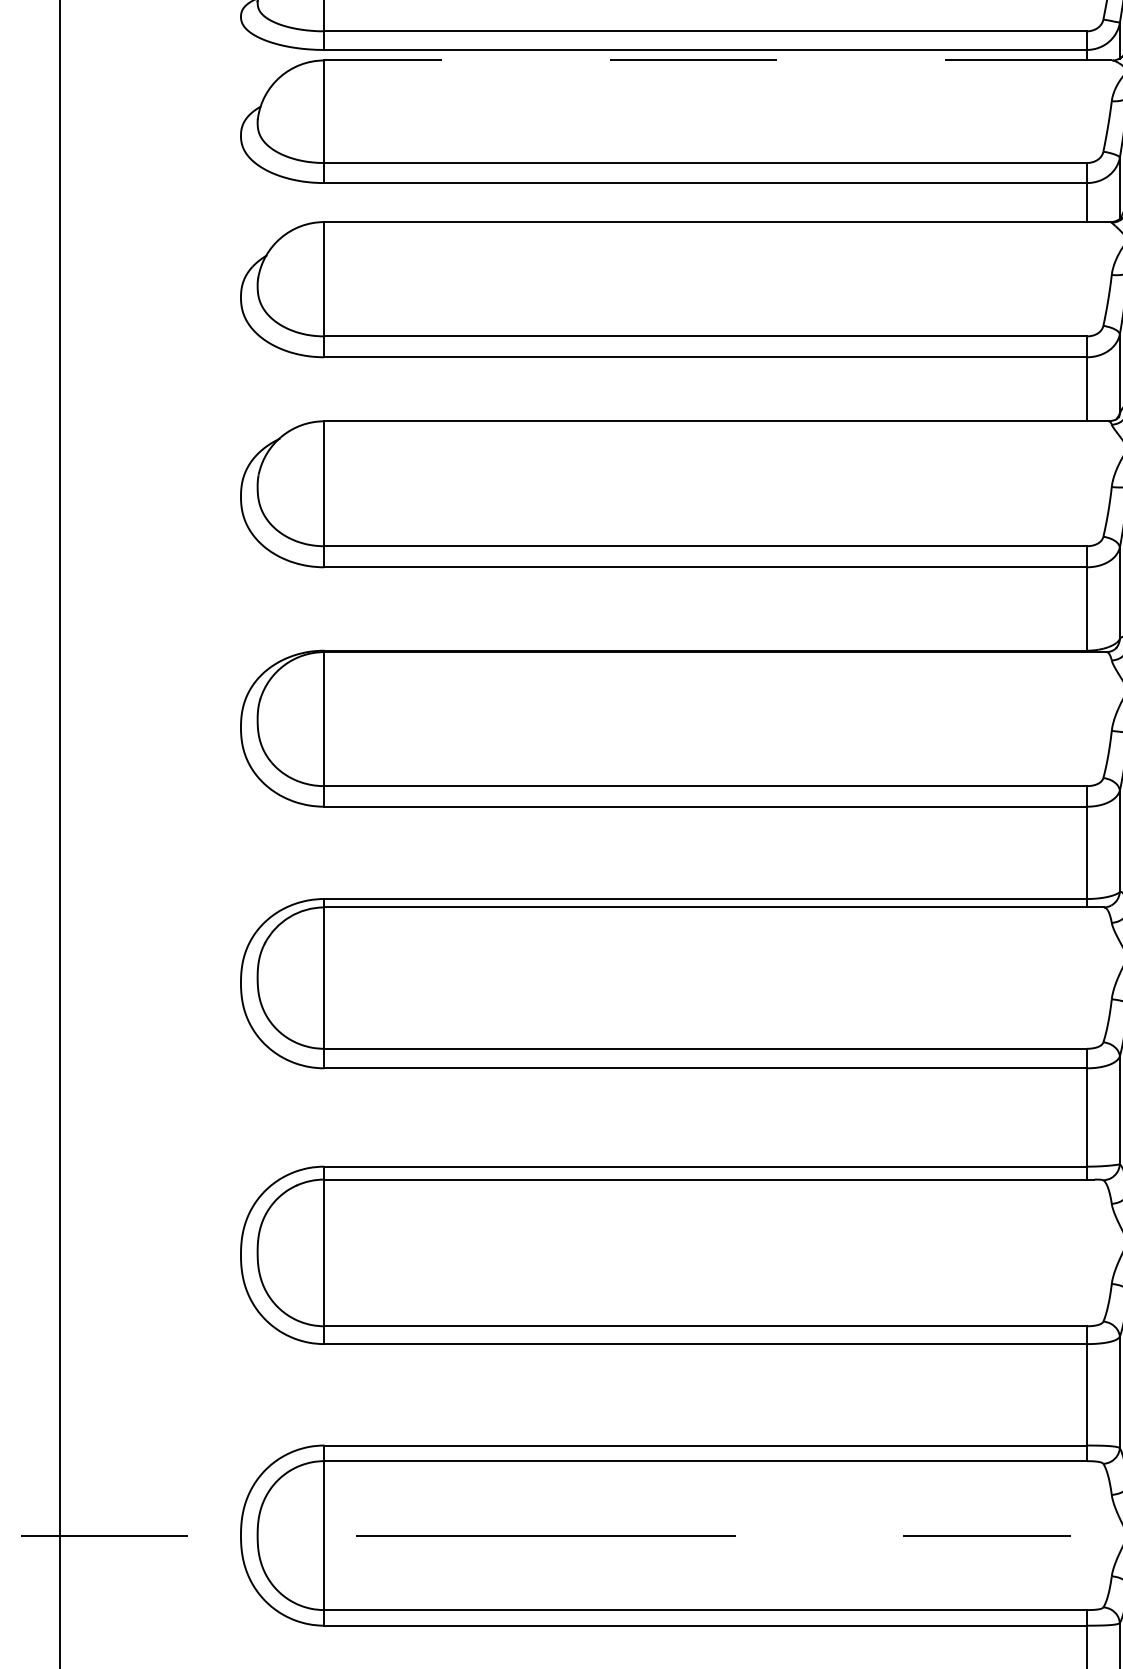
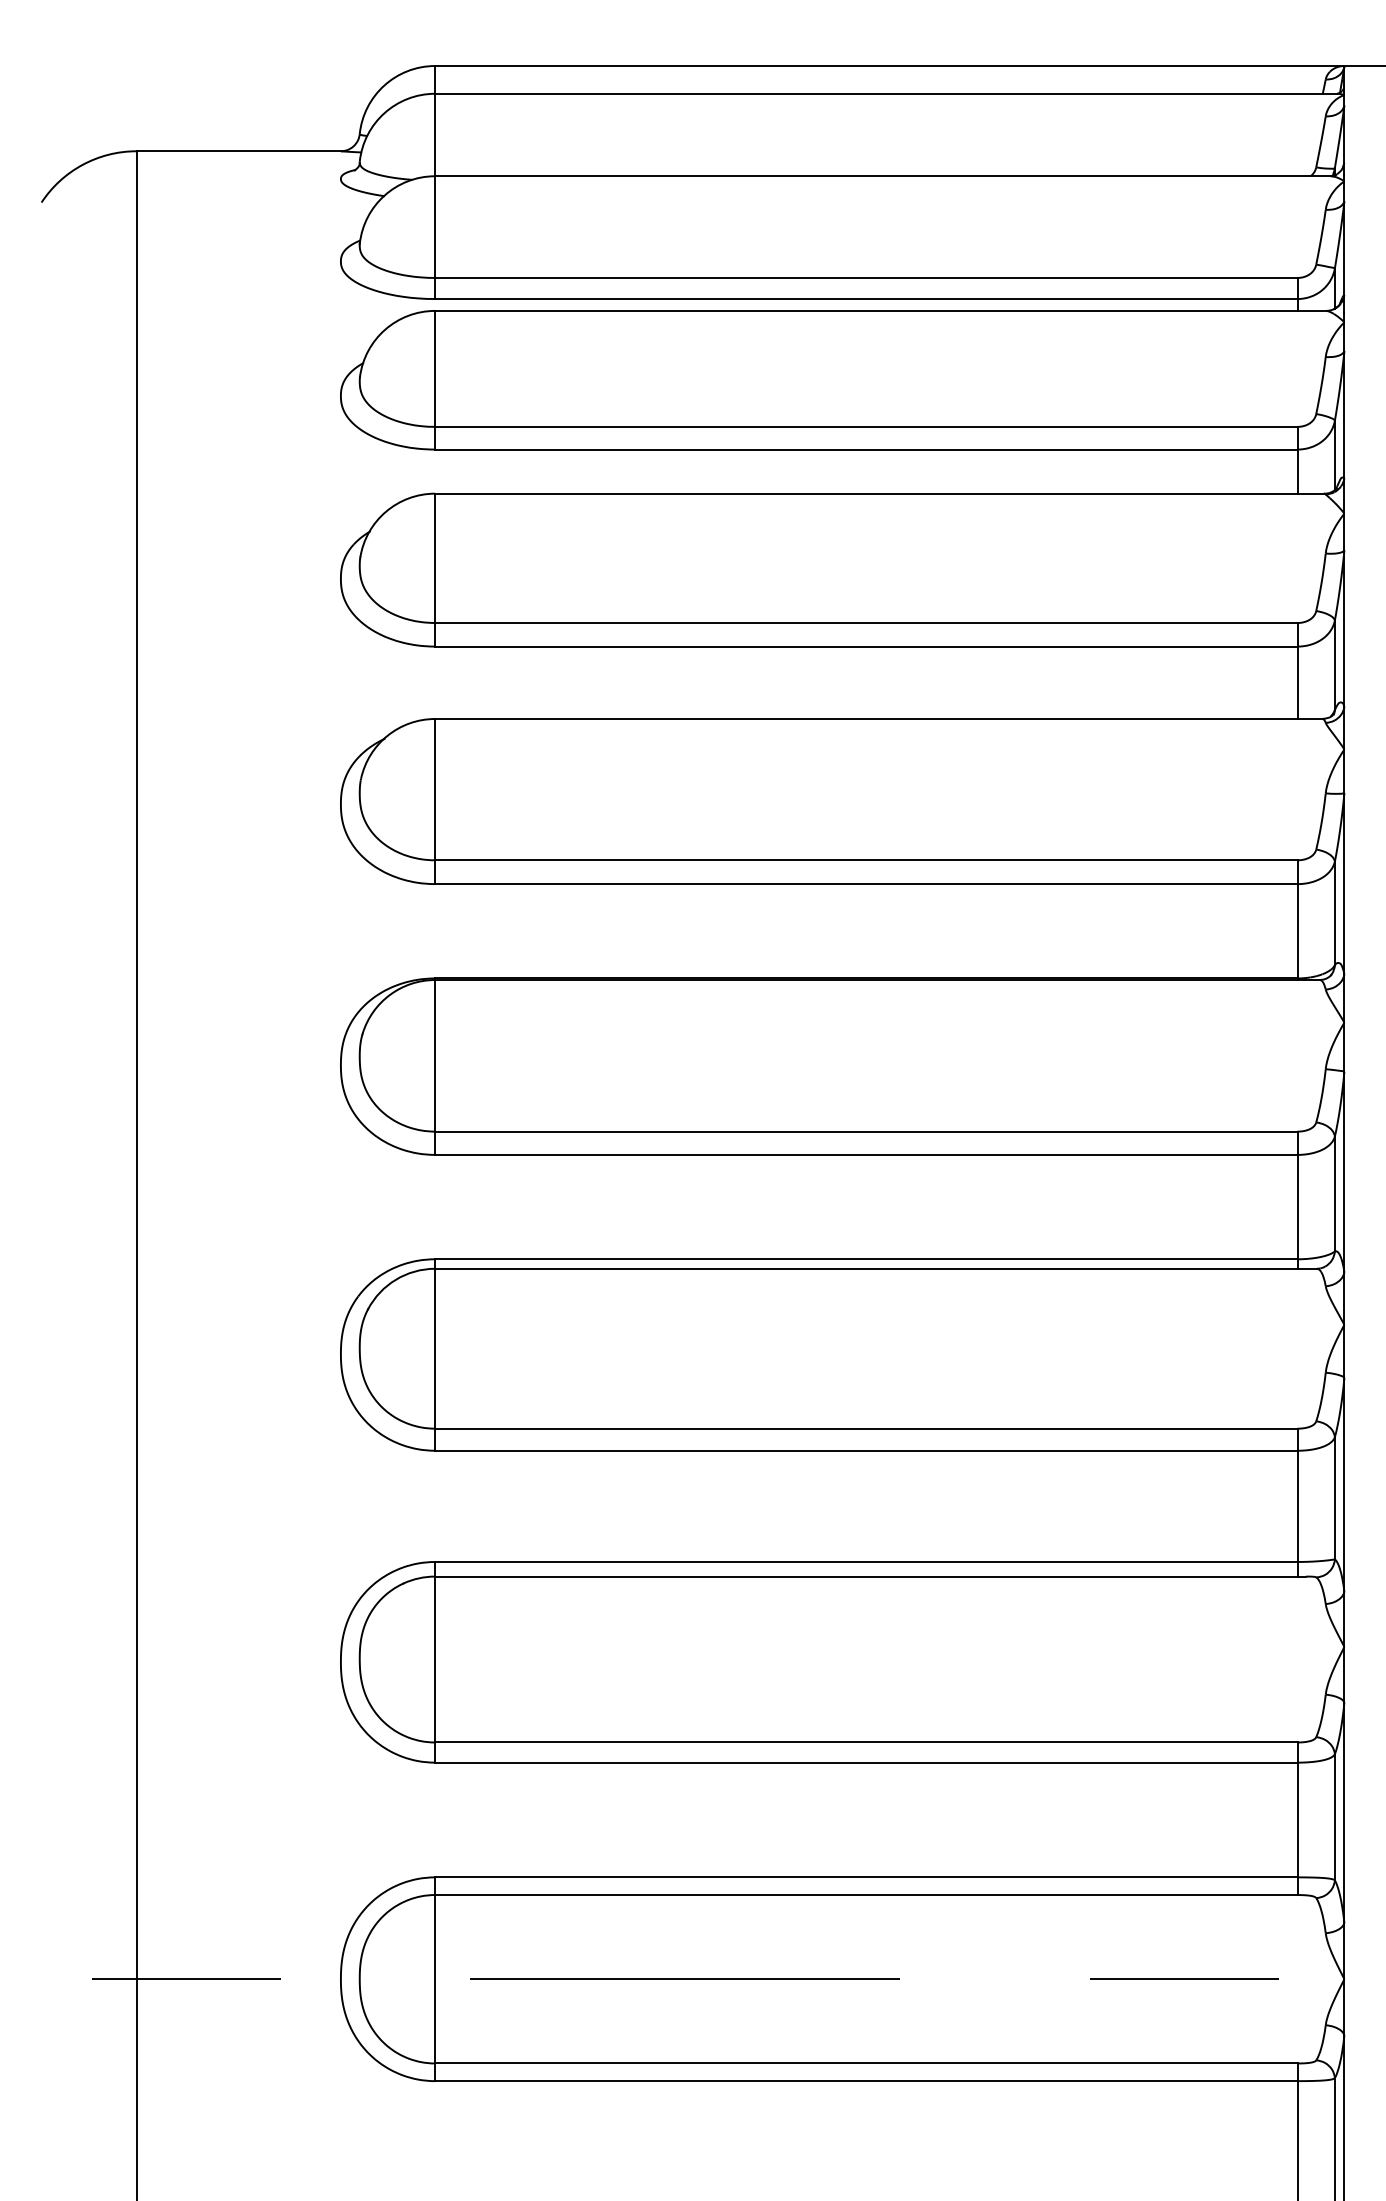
line: (718, 60) -> (880, 310), dashed -> solid

